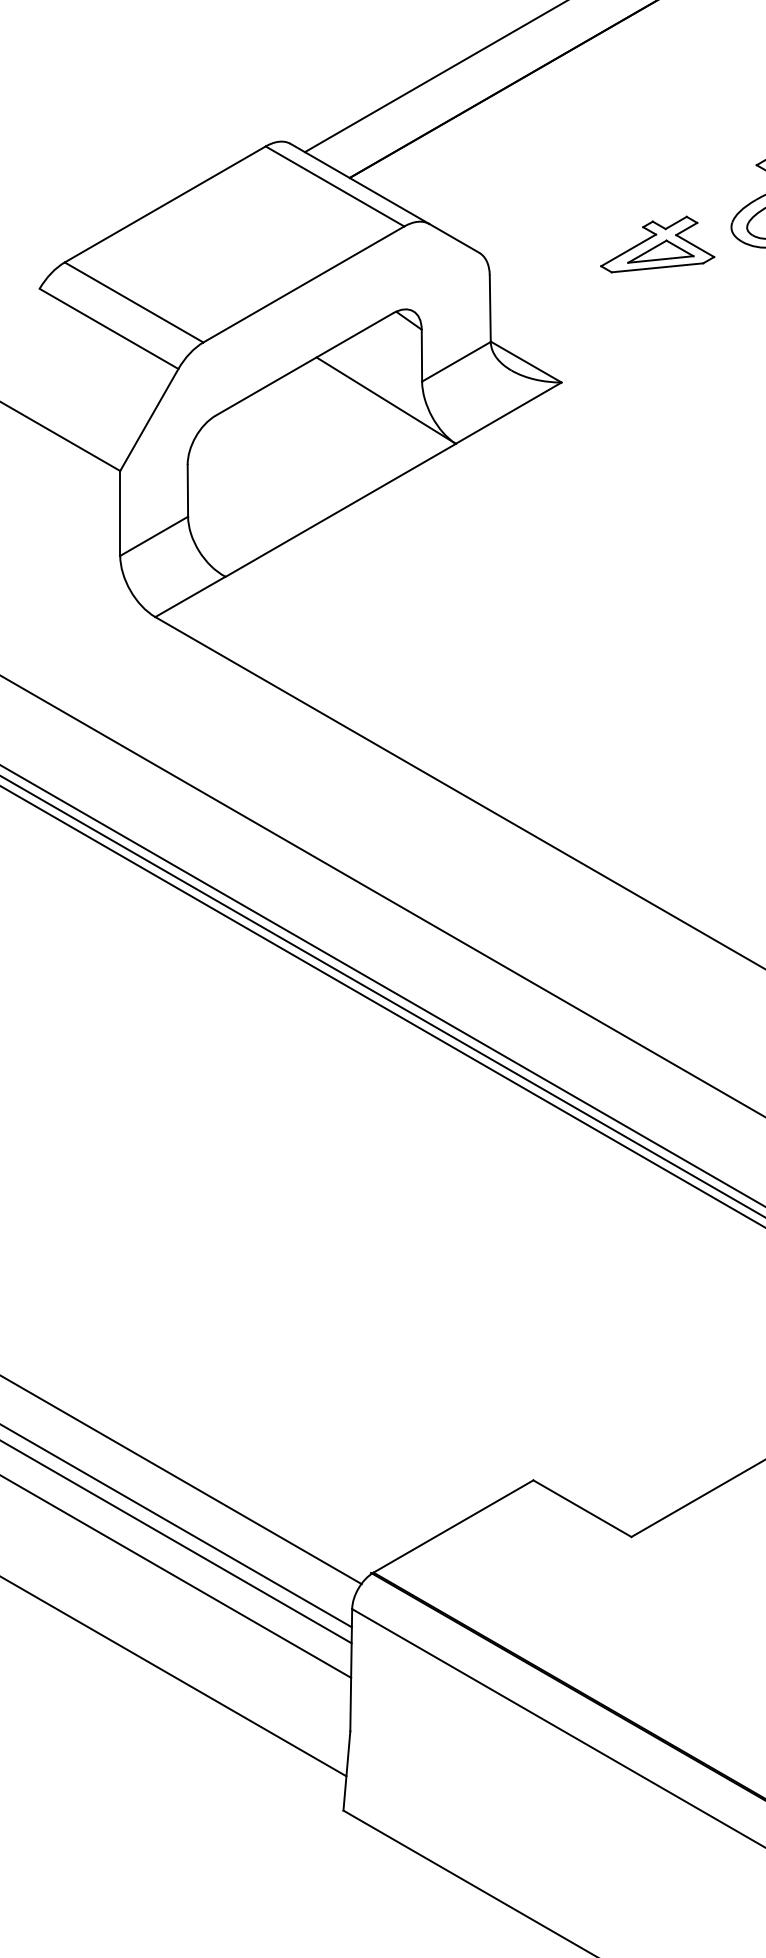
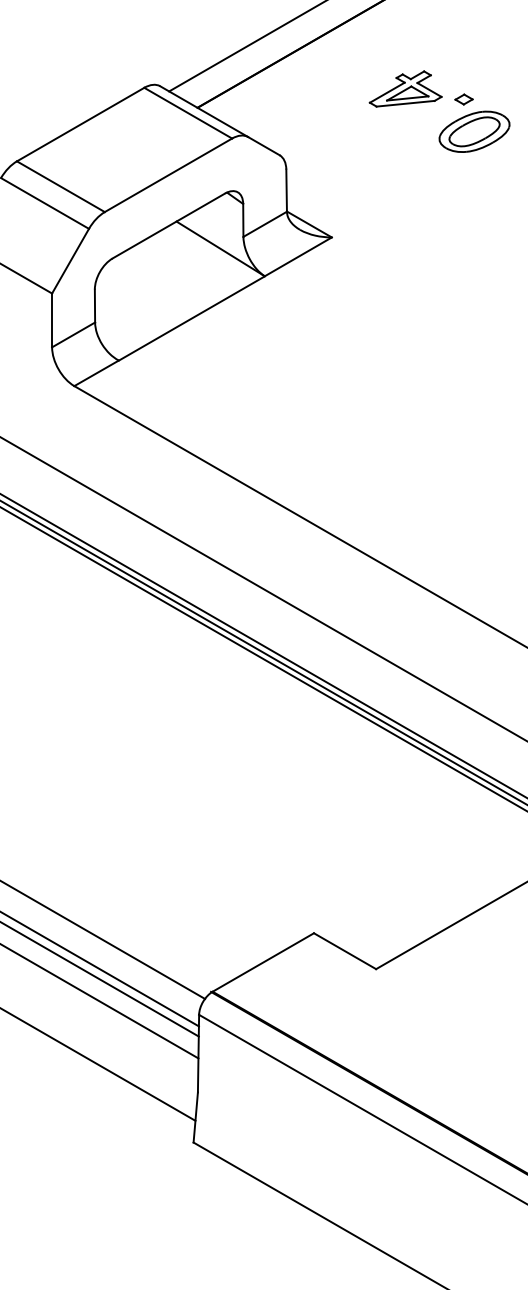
part: (657, 243) -> (405, 88), moved

